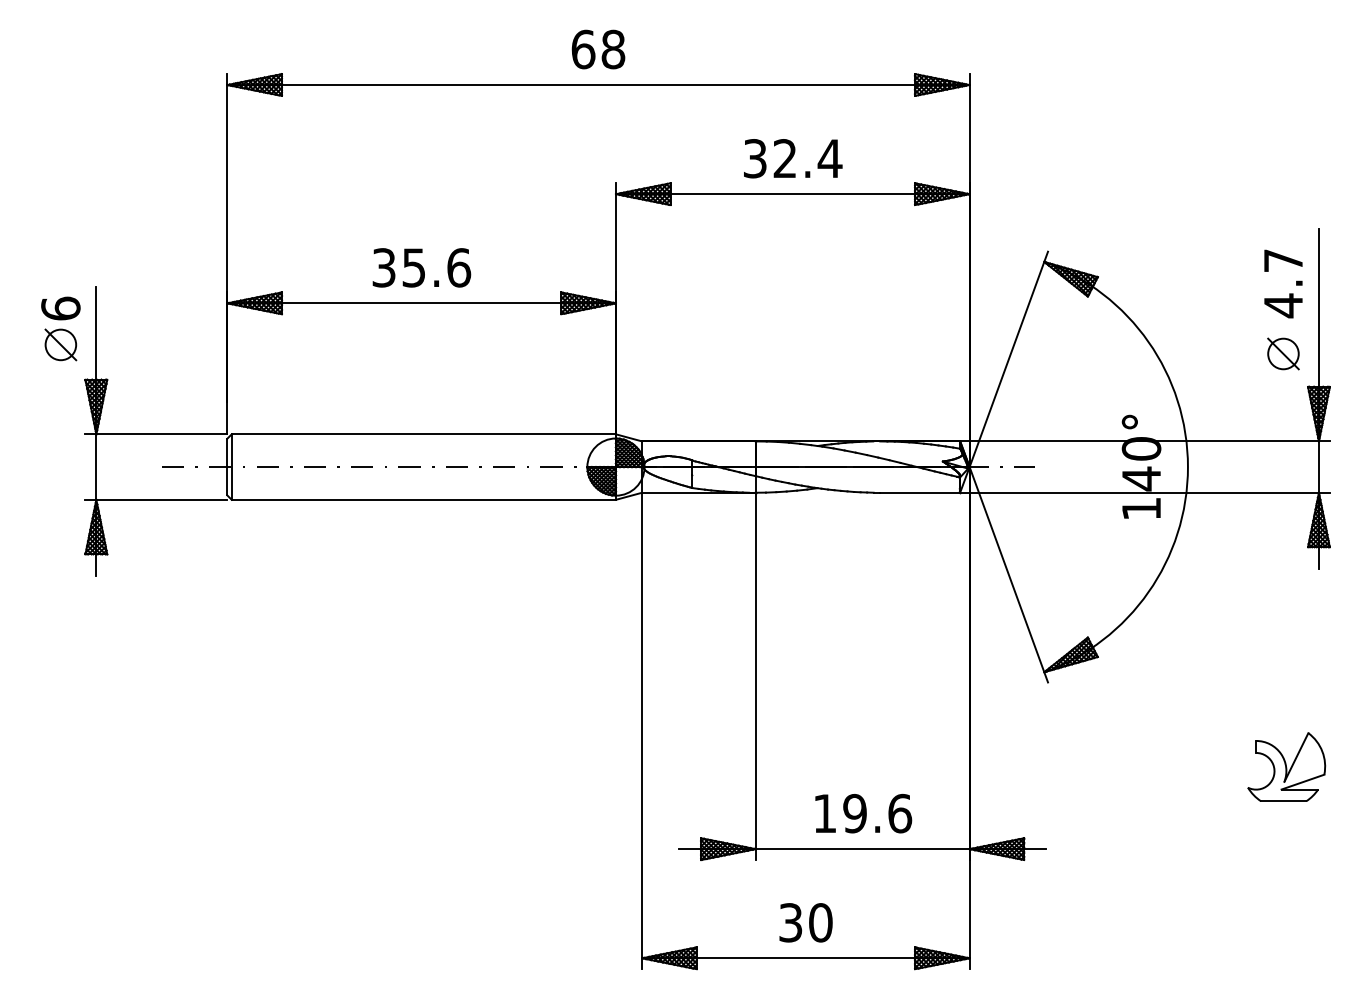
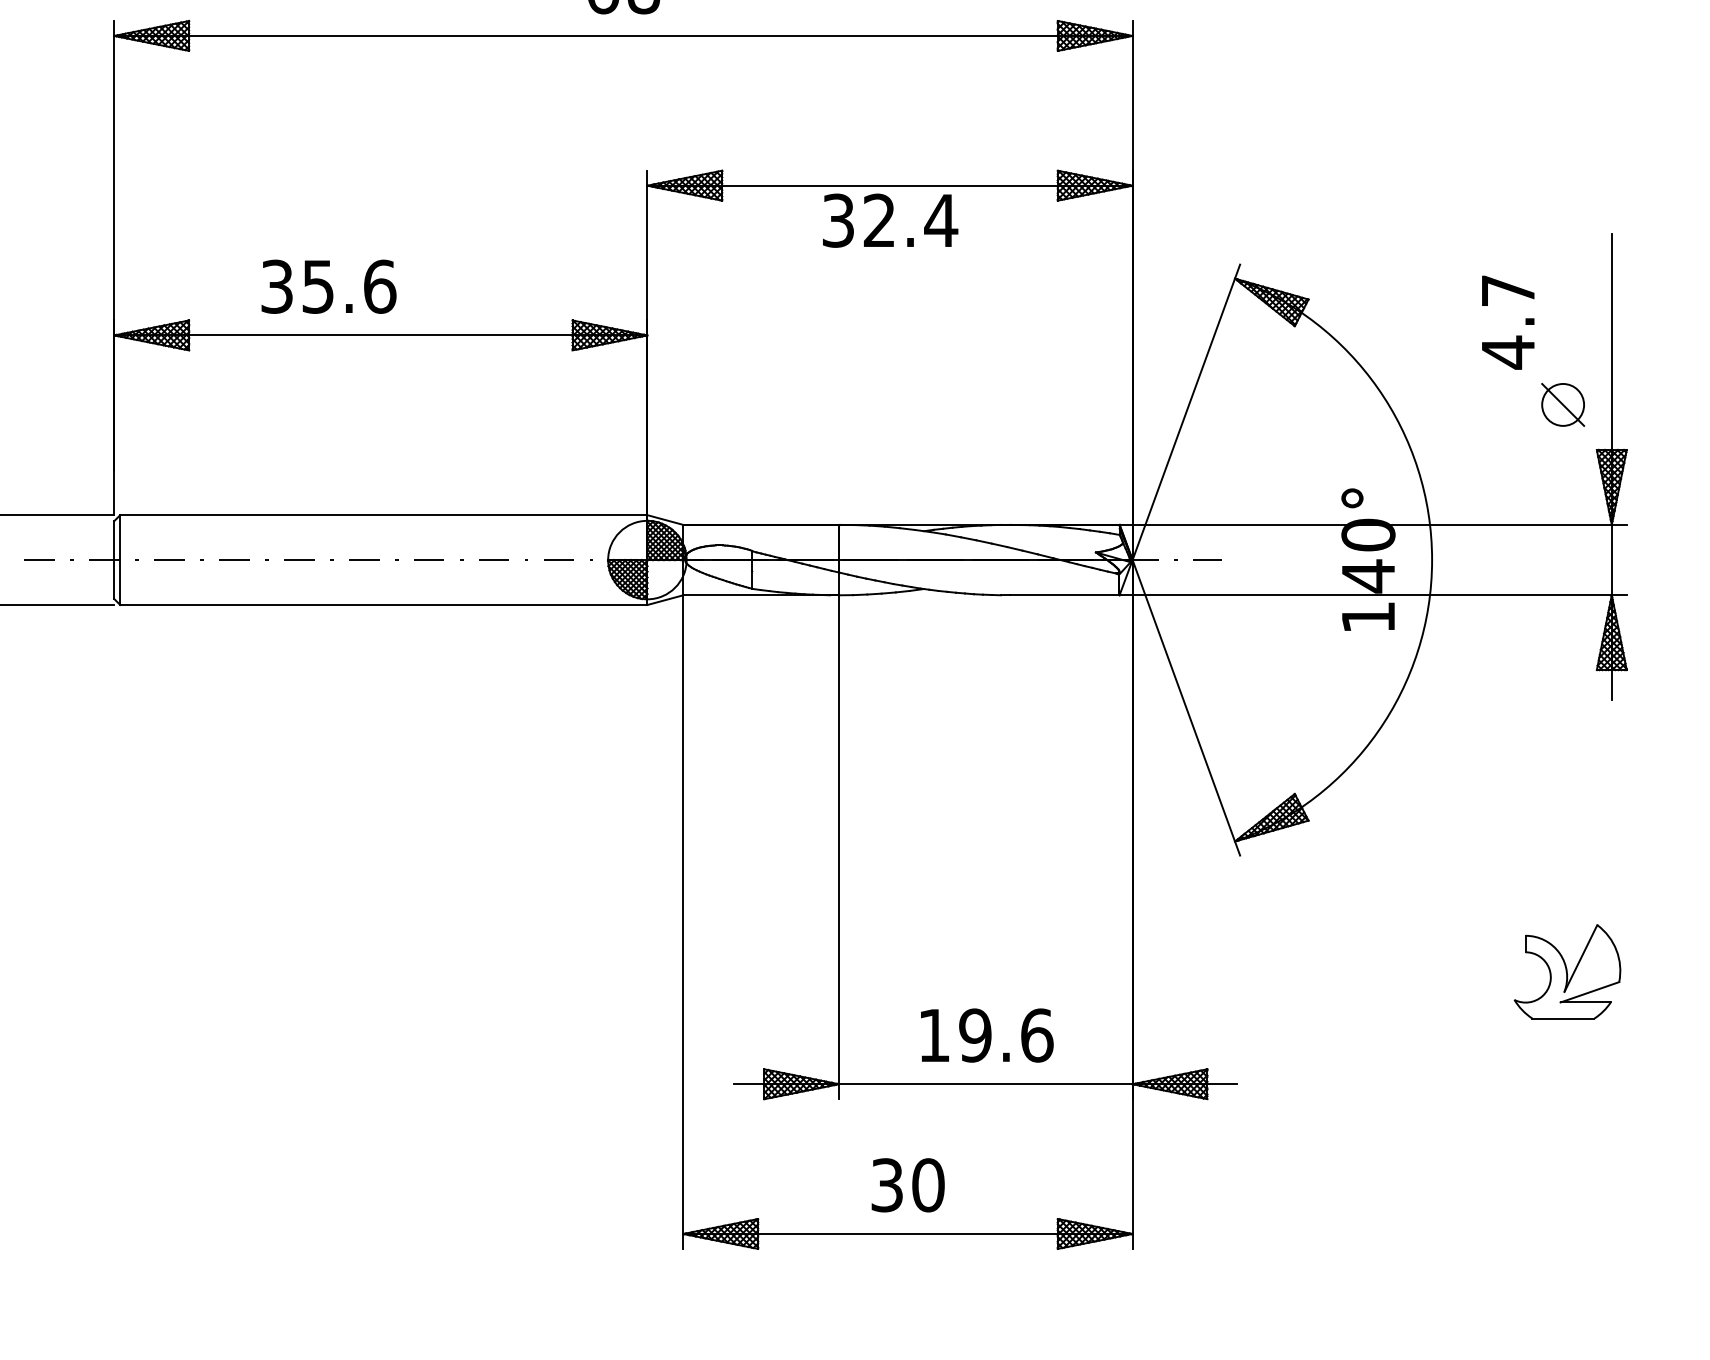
text: (793, 158) -> (890, 220), moved
text: (421, 267) -> (328, 286), moved
text: (1283, 283) -> (1508, 321), moved

